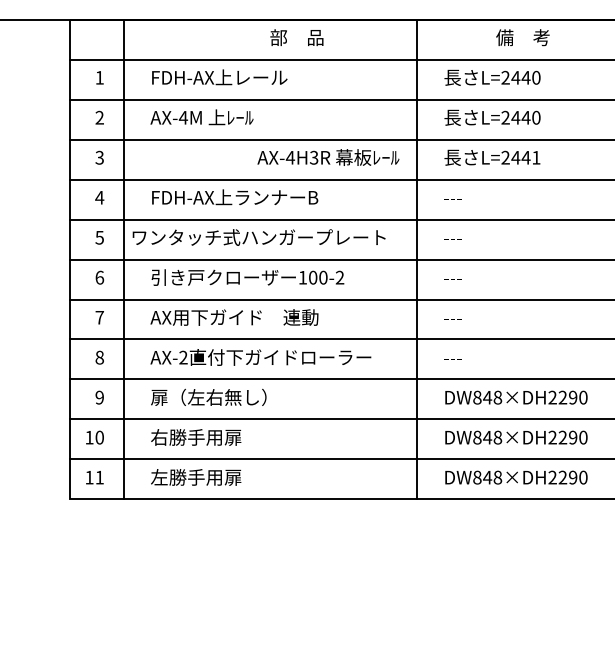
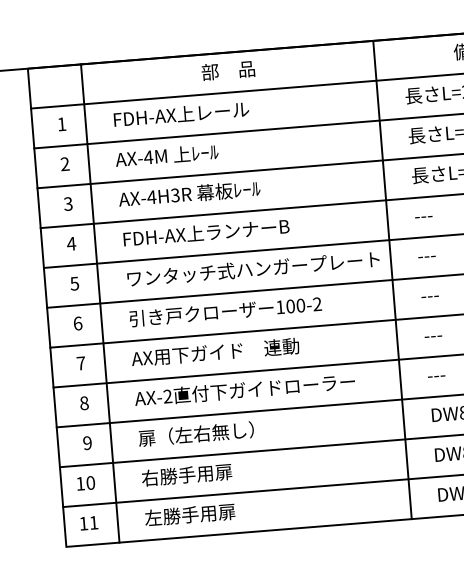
text: (296, 37) -> (227, 70), moved
text: (328, 157) -> (189, 193), moved
text: (258, 237) -> (252, 269), moved

